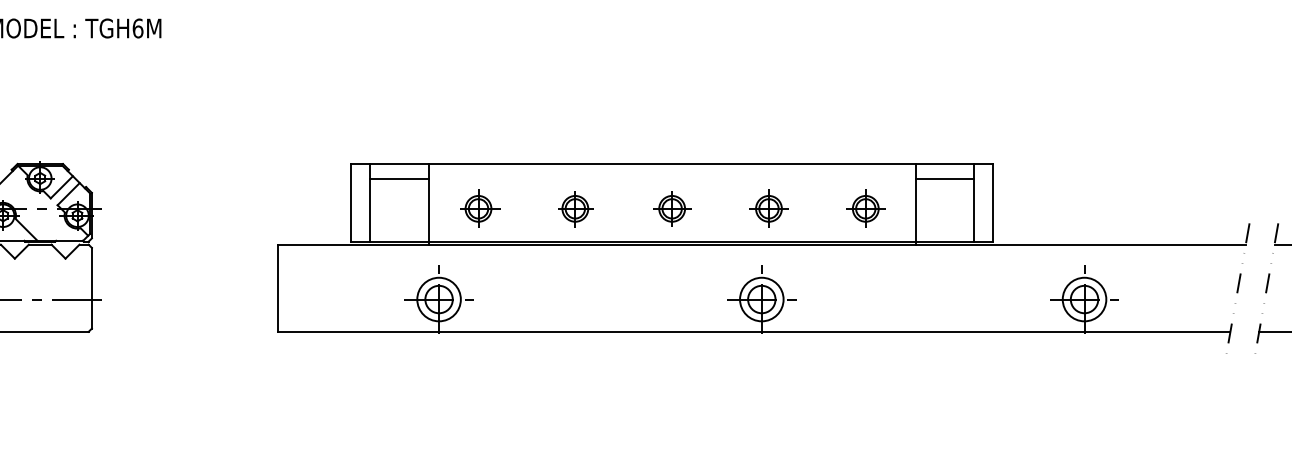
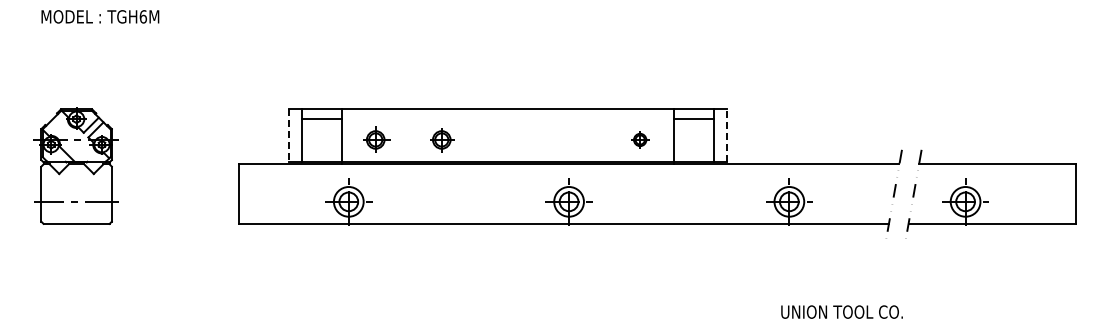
line: (350, 202) -> (288, 135), solid -> dashed
line: (993, 202) -> (727, 135), solid -> dashed
part: (769, 208) -> (574, 139), removed
part: (866, 208) -> (640, 139), size x0.7
part: (671, 209) -> (507, 140), removed

